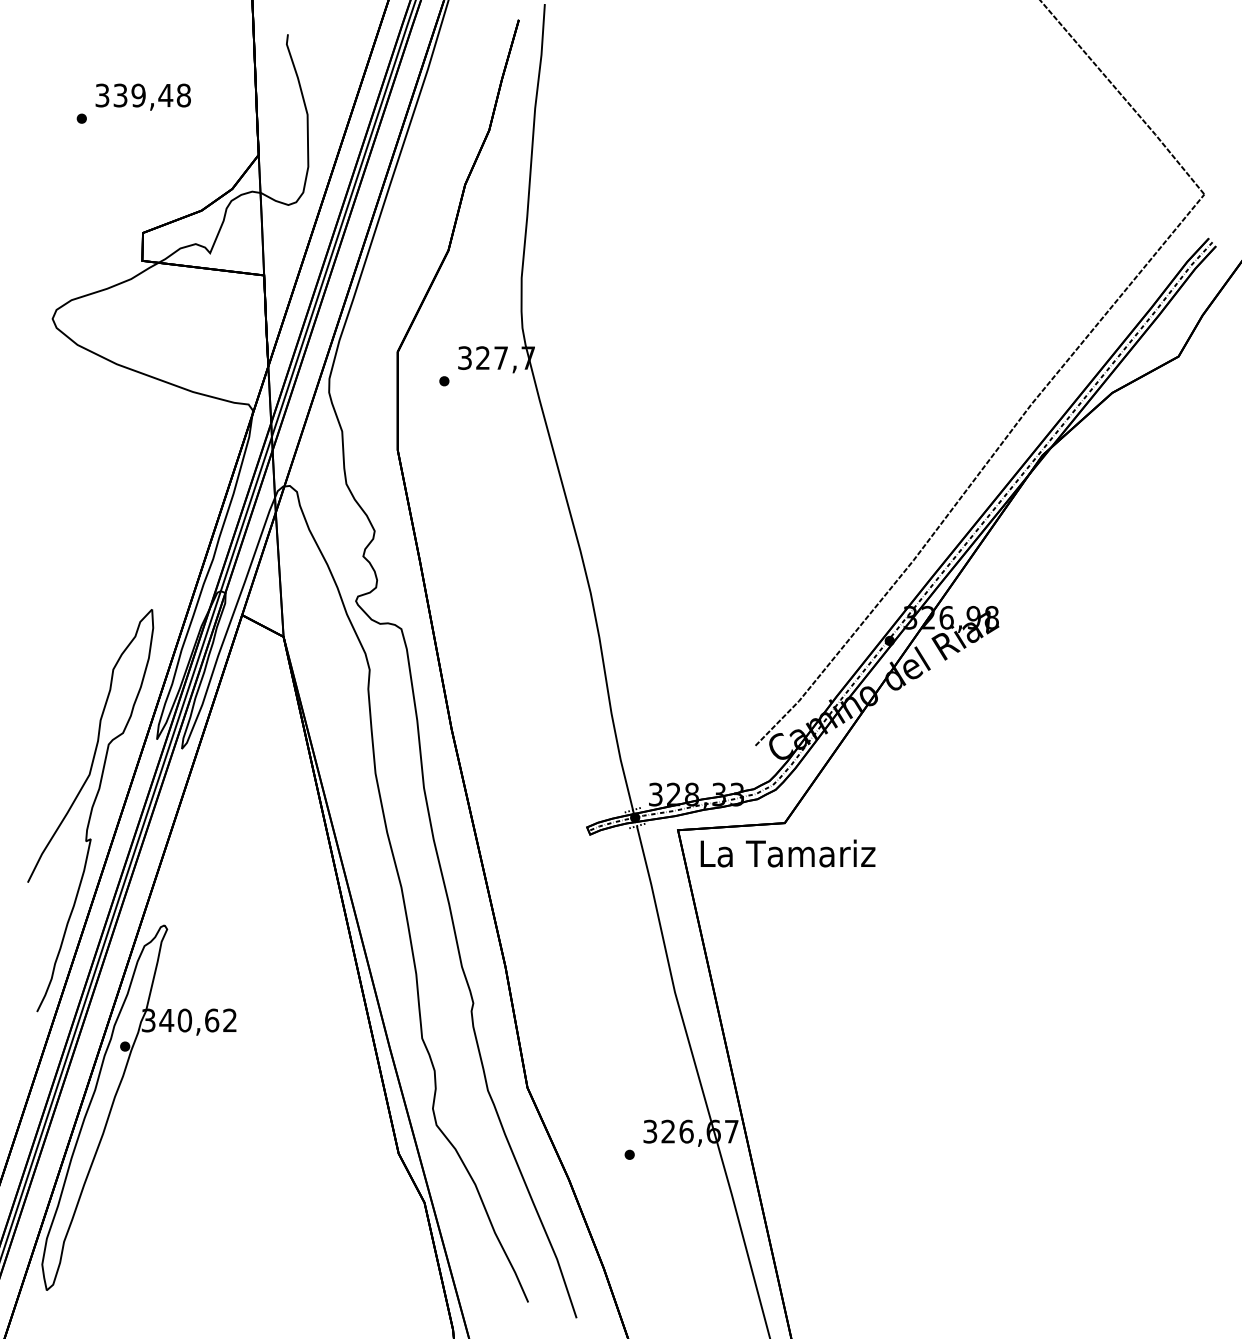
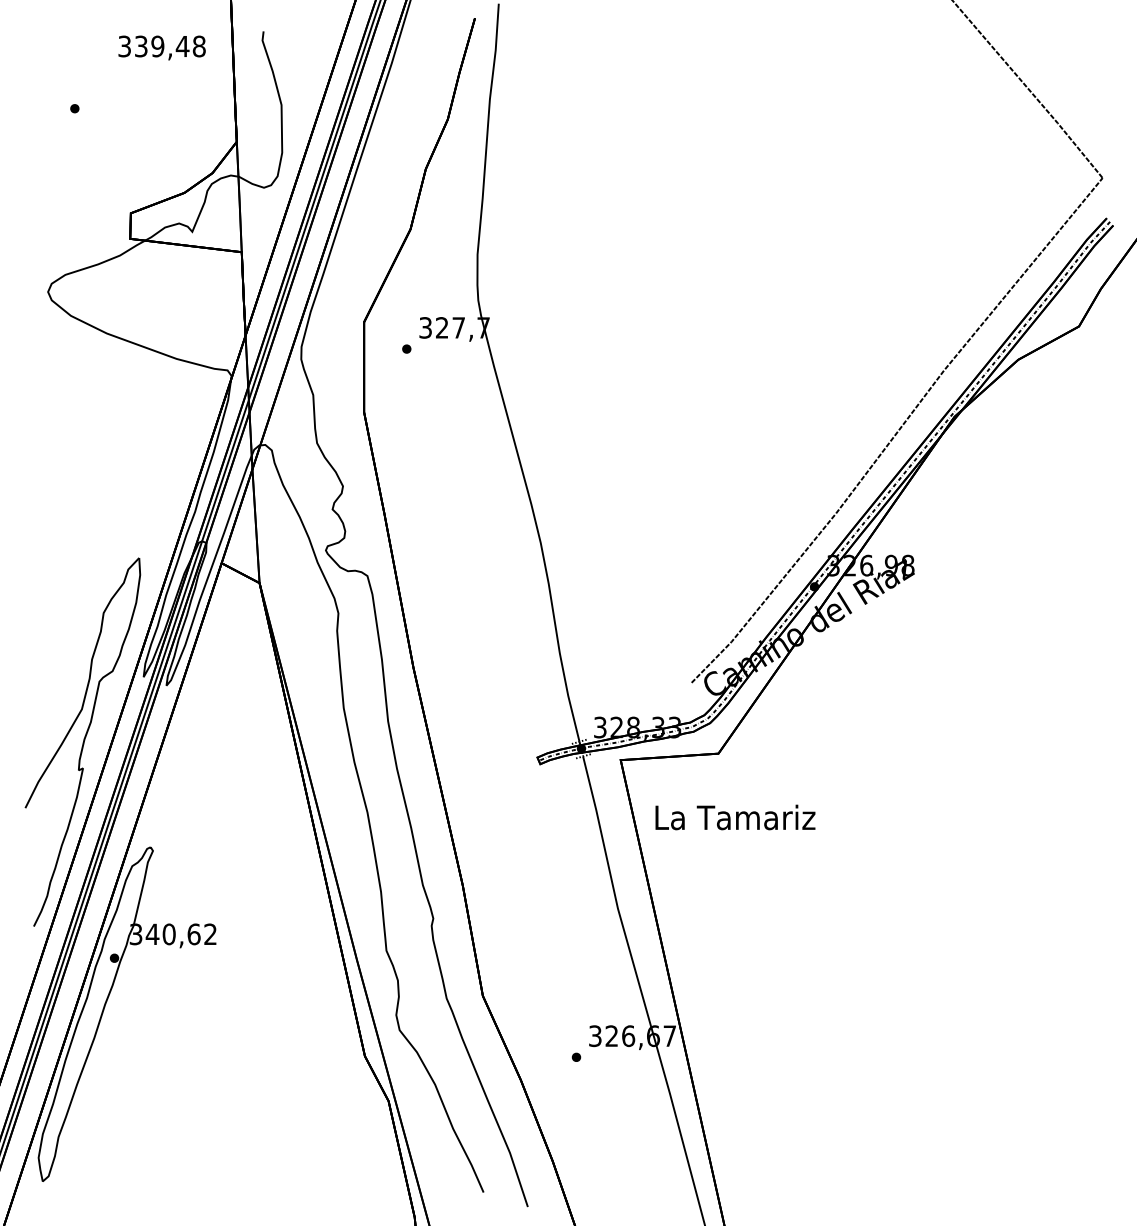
text: (142, 96) -> (161, 47), moved
text: (788, 853) -> (735, 817), moved

